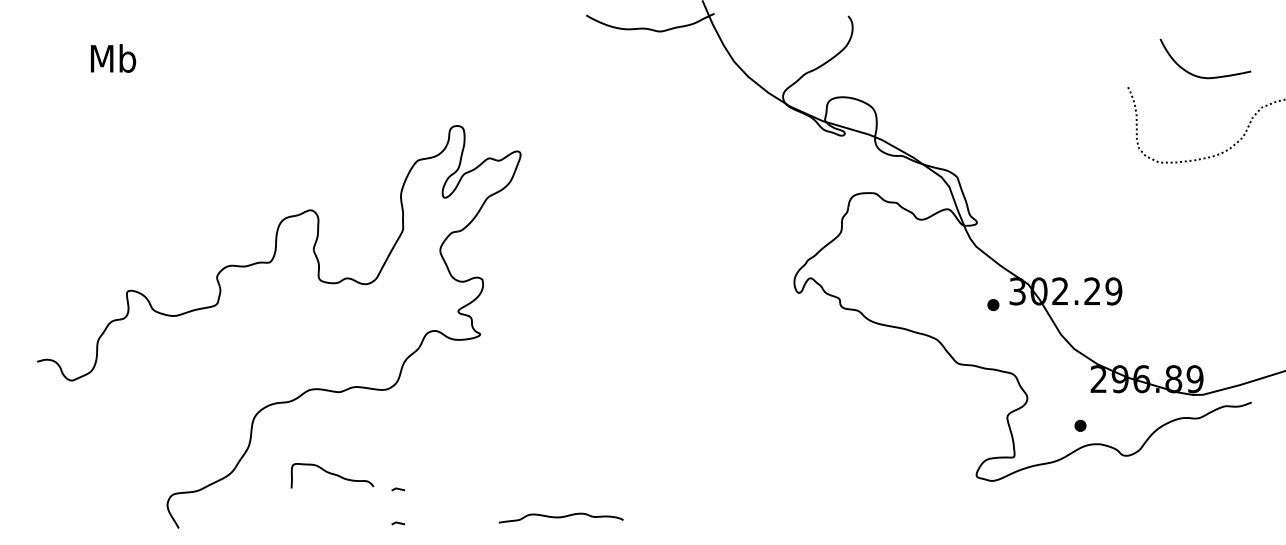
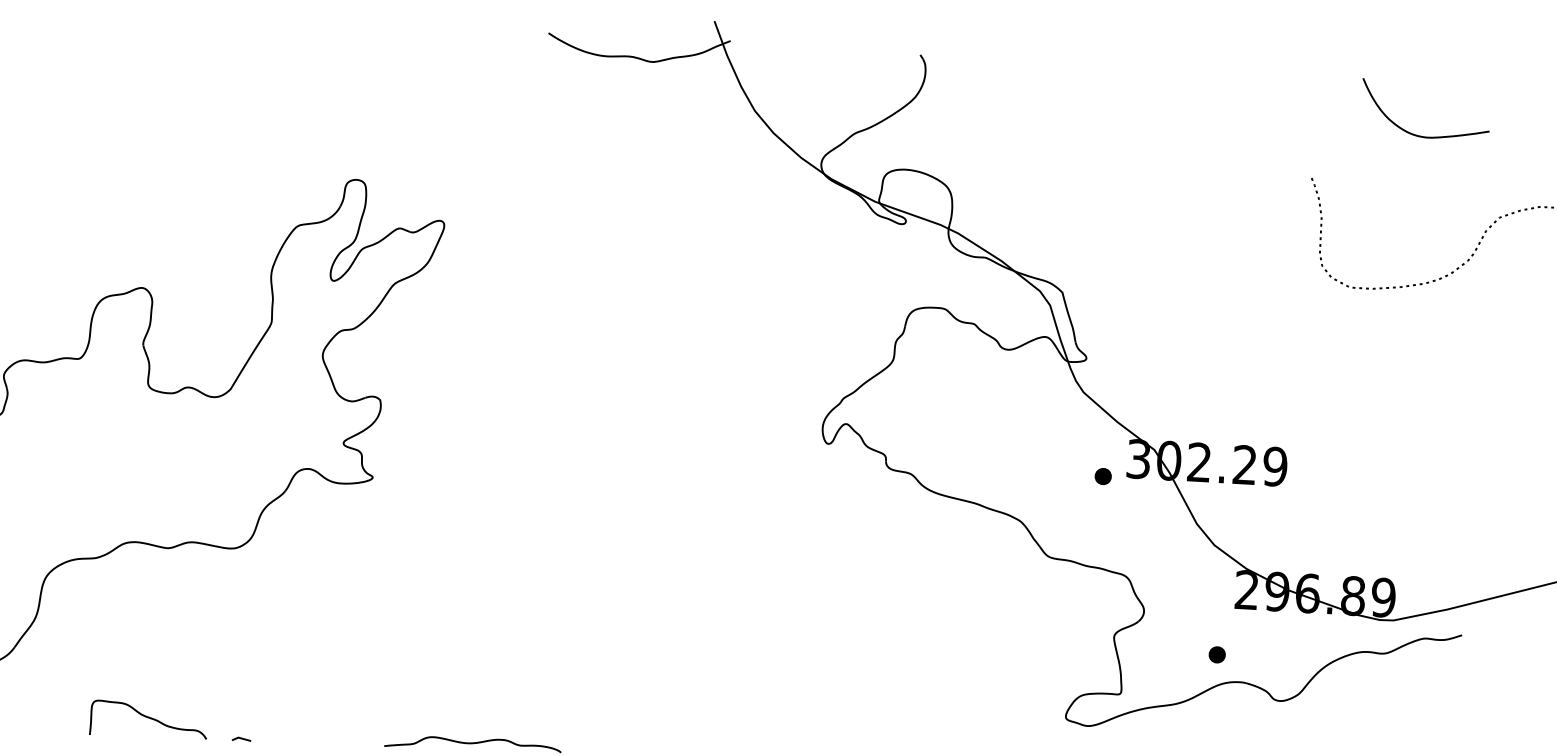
curve: (1202, 76) -> (1419, 134), moved
curve: (332, 474) -> (148, 718), moved
line: (398, 489) -> (244, 691), removed

